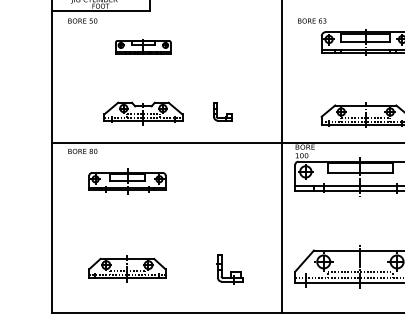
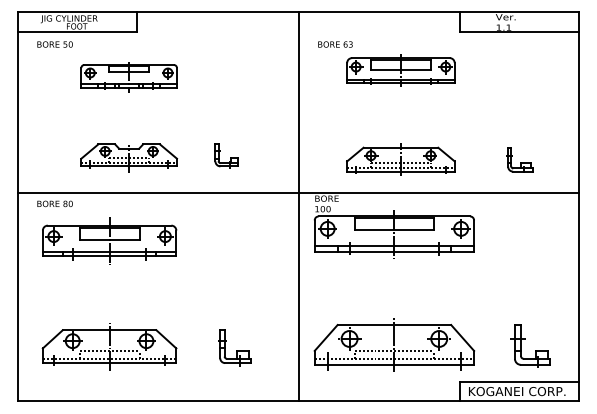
part: (142, 48) -> (128, 77), size x1.43
part: (127, 181) -> (109, 240), size x1.43
part: (127, 268) -> (109, 346), size x1.43

